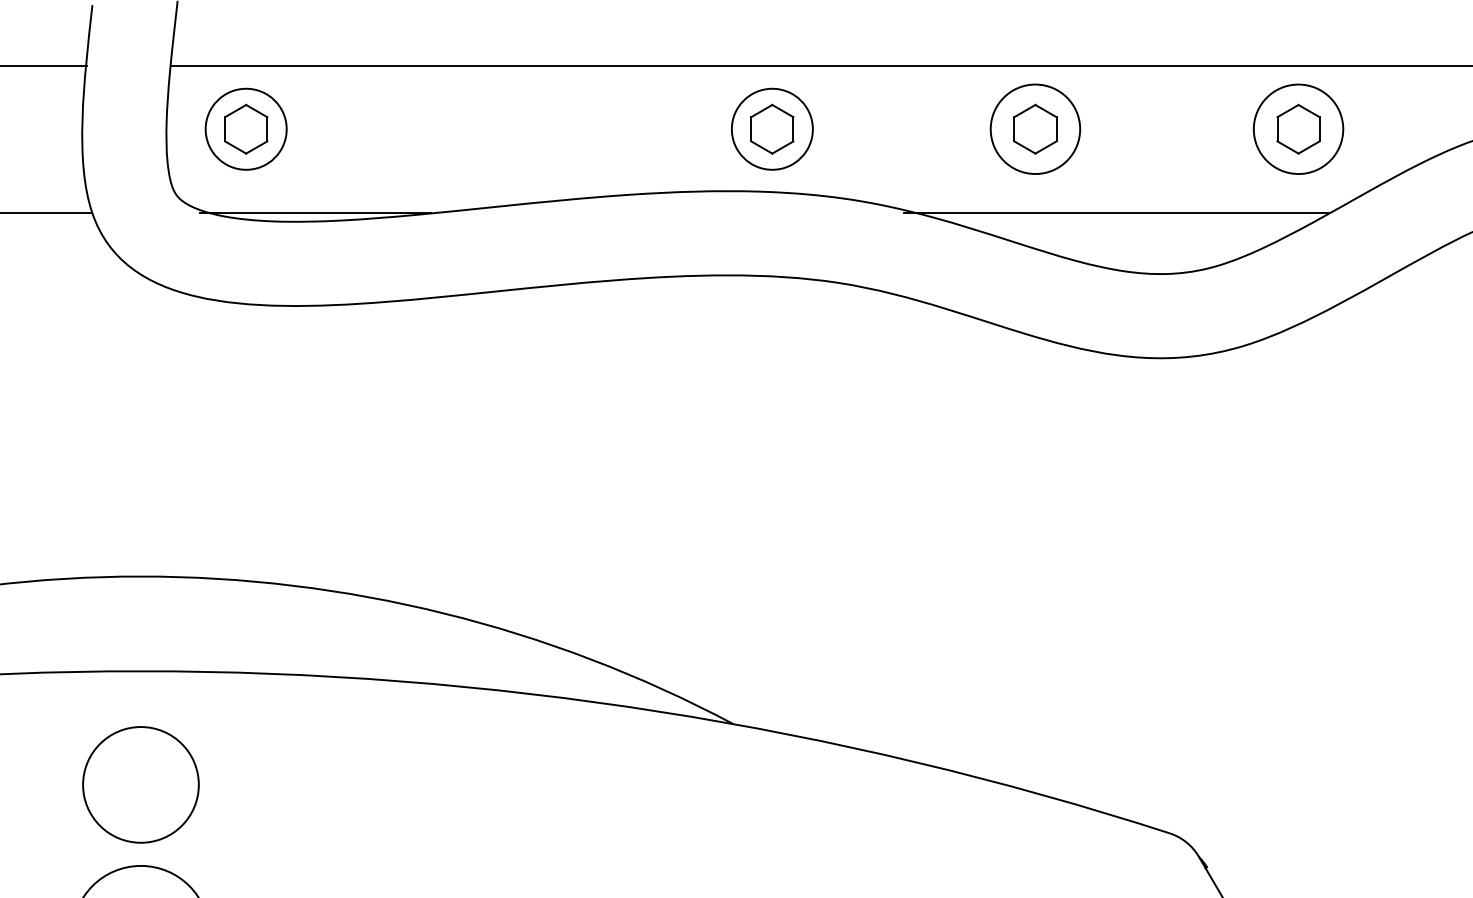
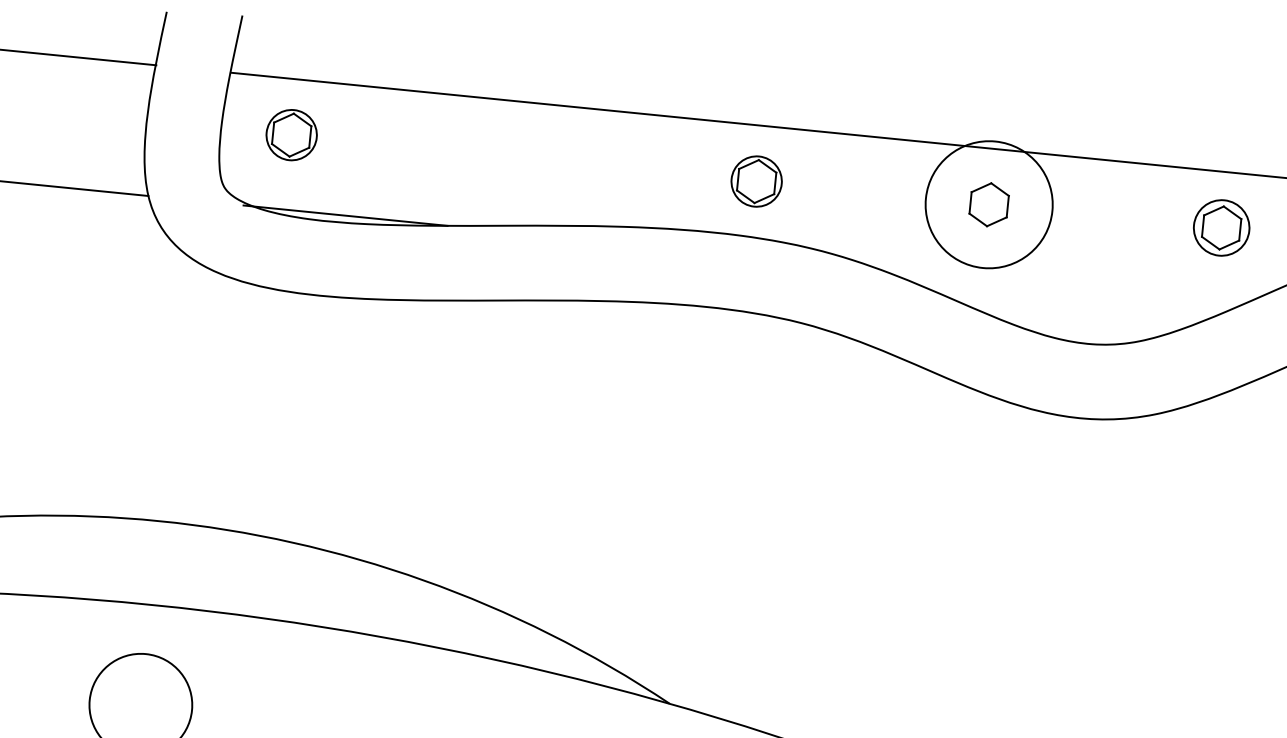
circle: (245, 128) -> (291, 134), size x0.7
circle: (771, 128) -> (755, 180), size x0.7
circle: (1035, 129) -> (989, 204), size x1.6
circle: (1298, 129) -> (1221, 228), size x0.7
line: (1116, 213) -> (1053, 286), removed

